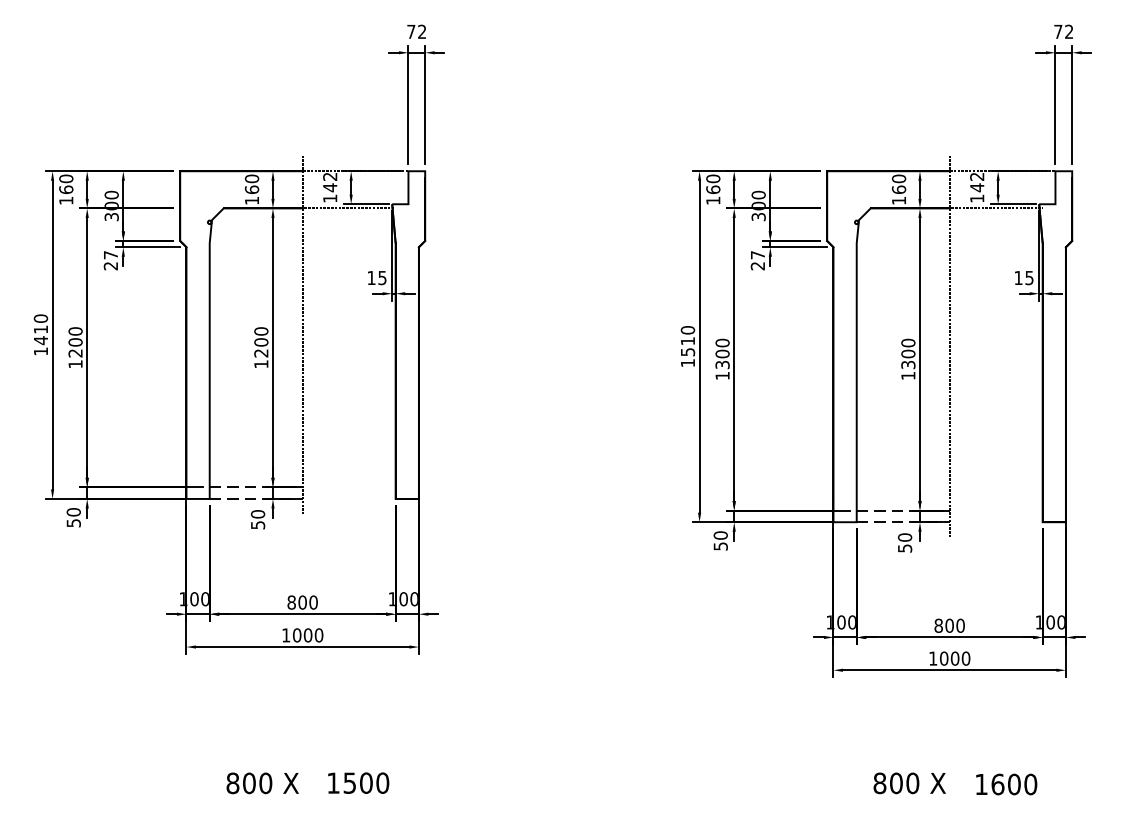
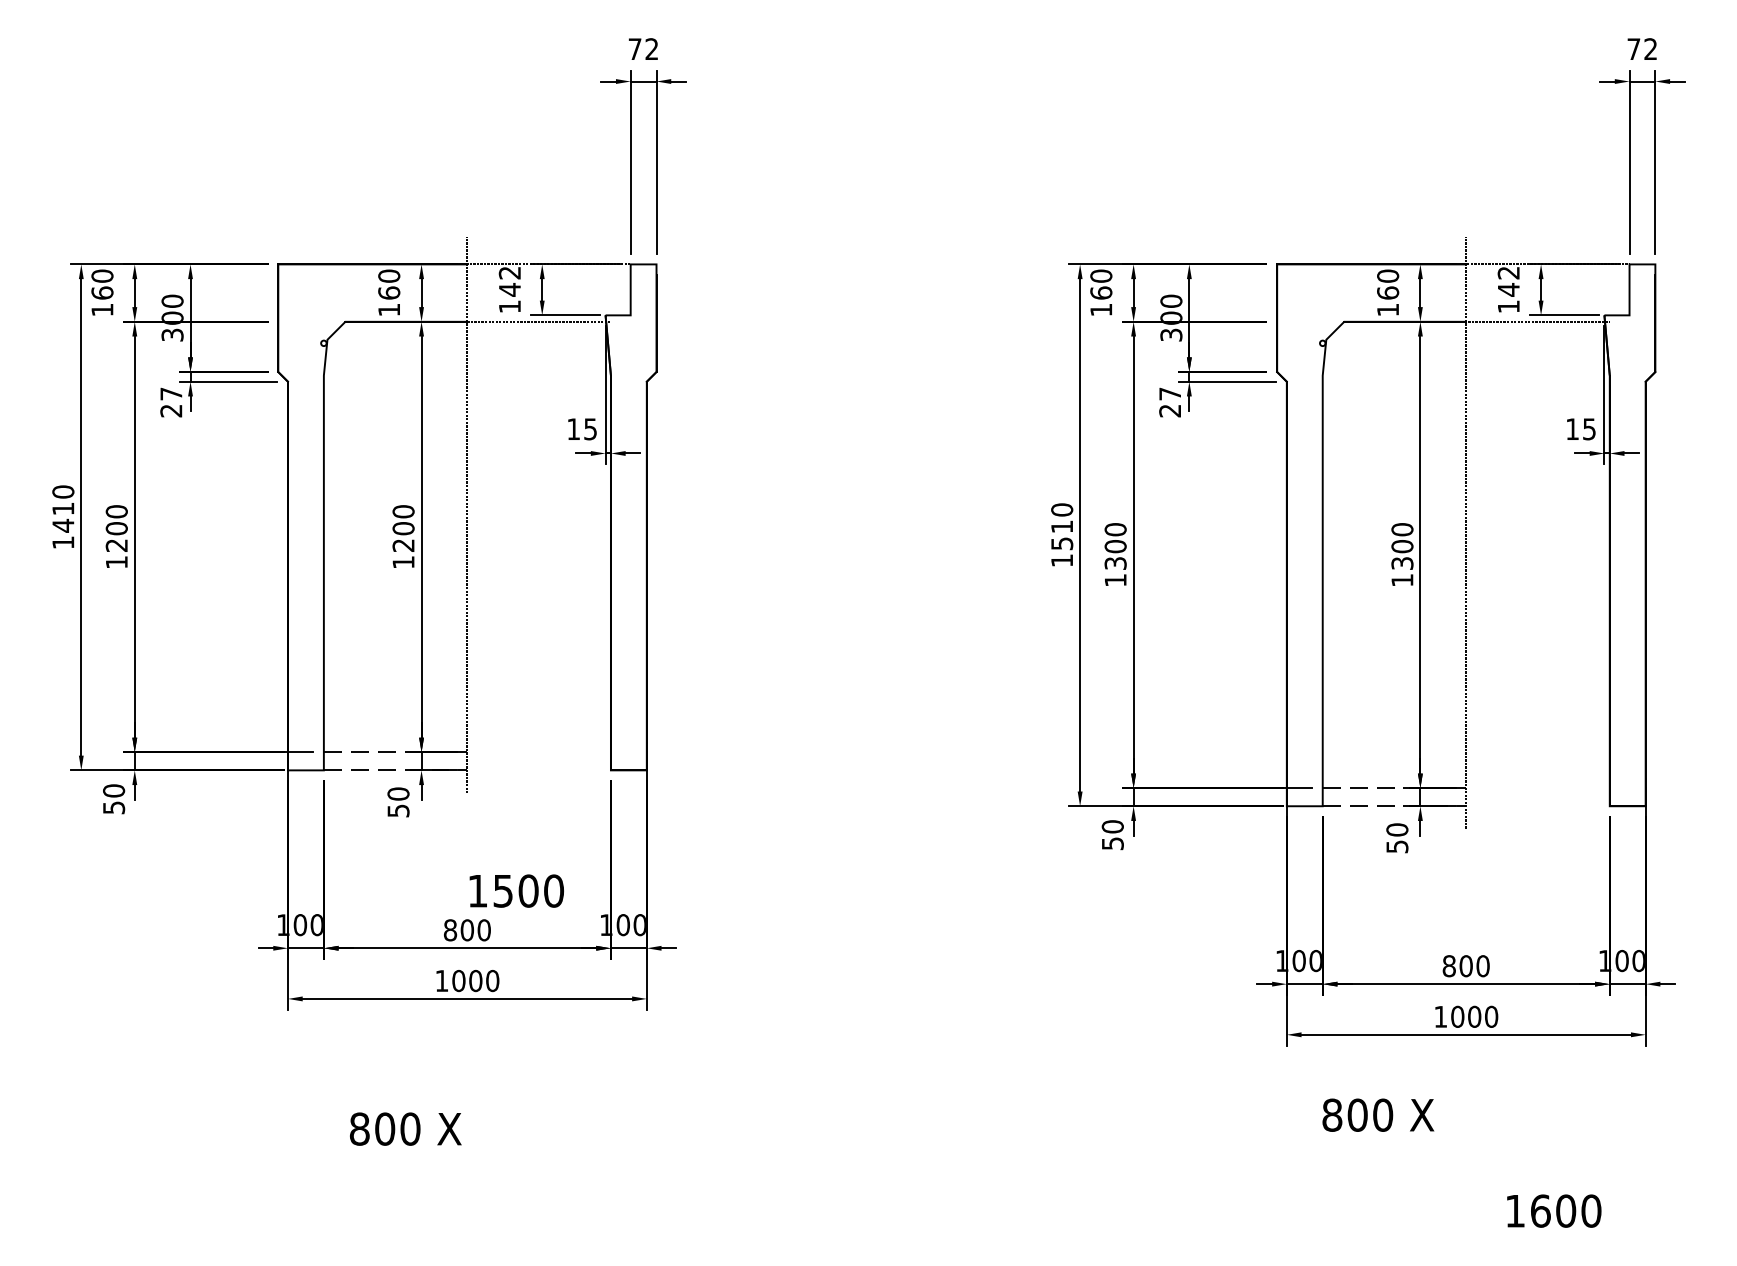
text: (358, 782) -> (516, 890), moved
text: (262, 783) -> (405, 1129), moved
text: (909, 783) -> (1377, 1115), moved

